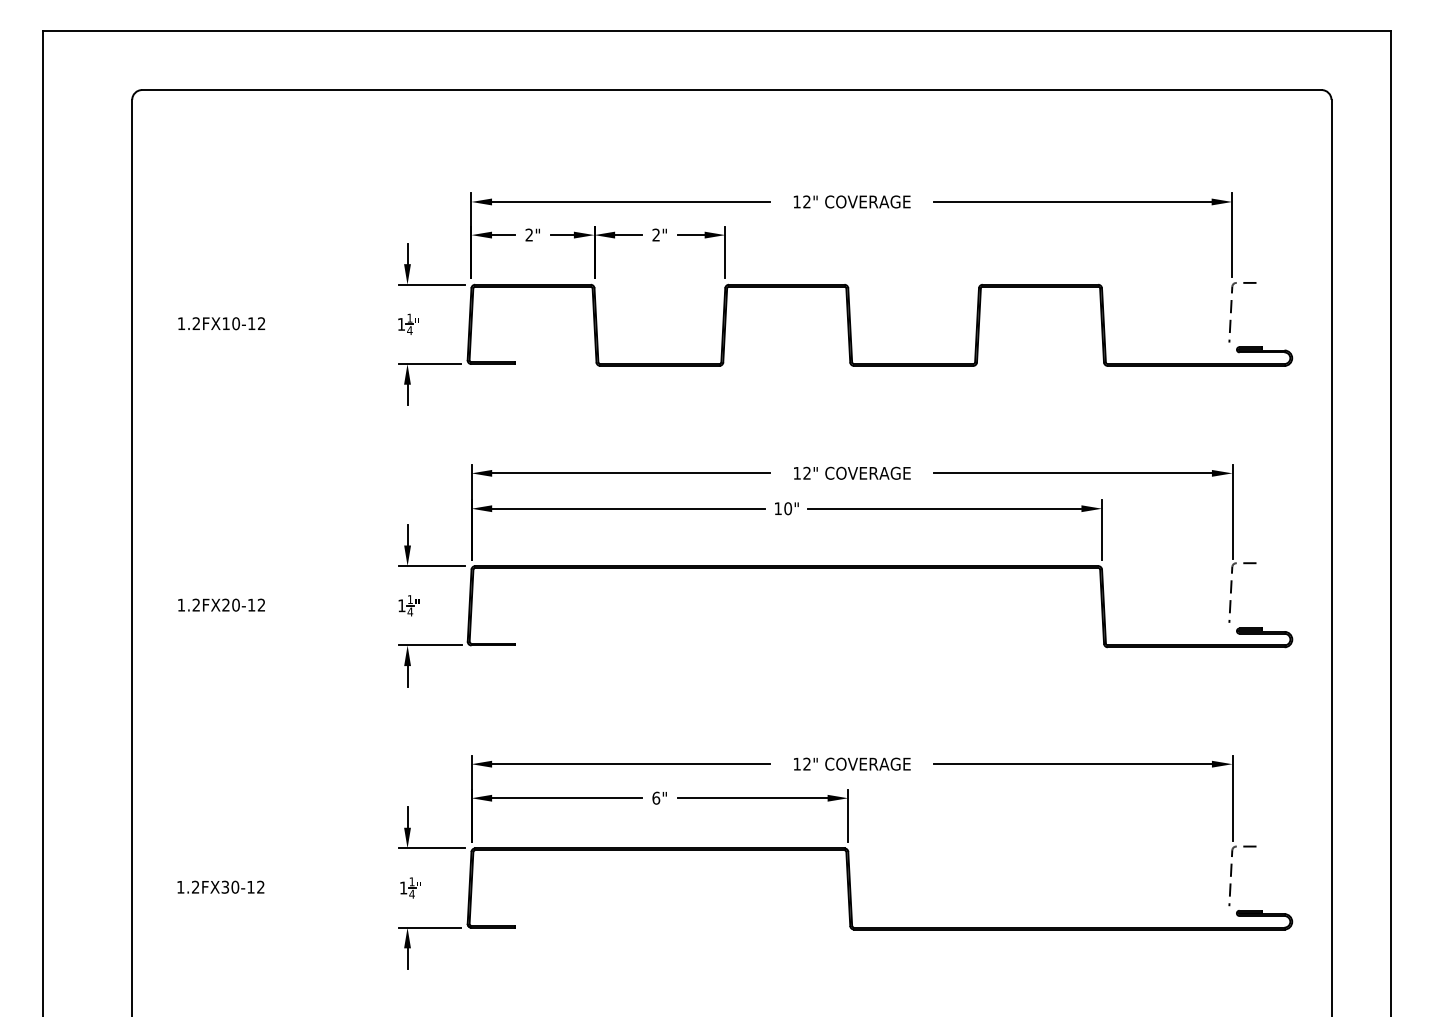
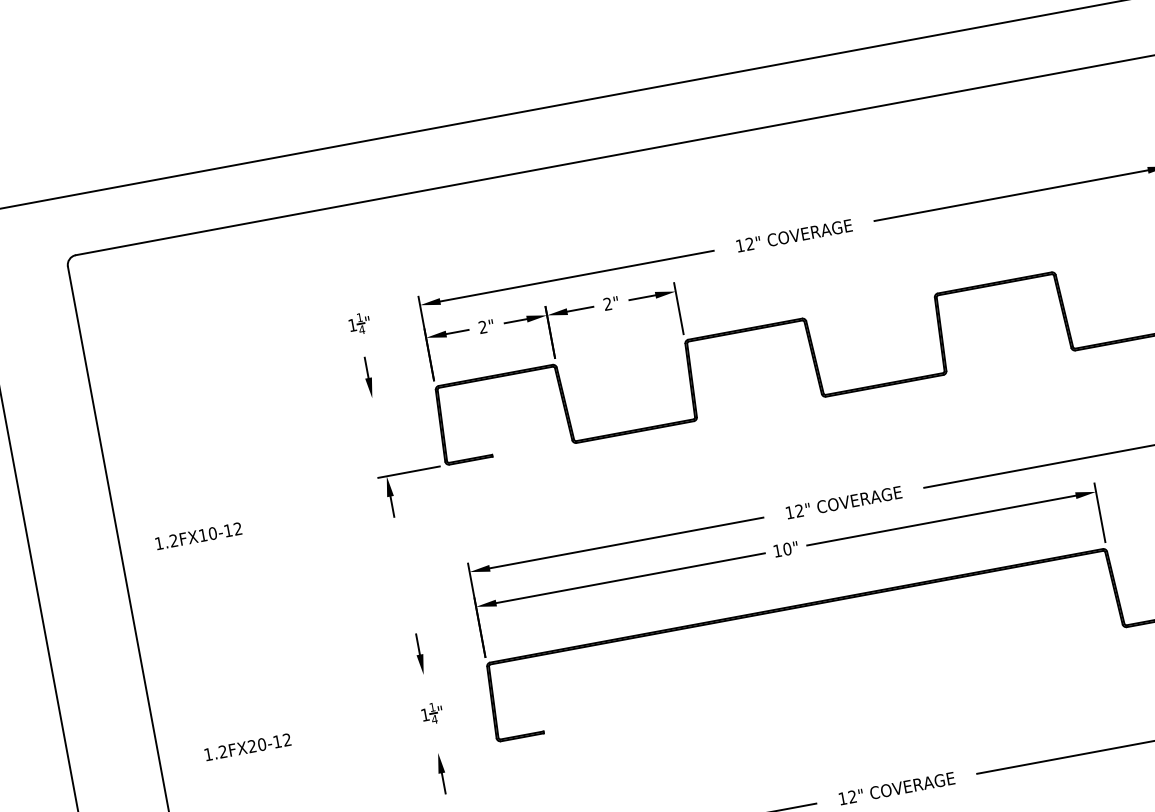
line: (431, 284) -> (395, 393), removed
text: (221, 323) -> (198, 536), moved
part: (408, 323) -> (359, 323), moved
line: (432, 566) -> (448, 670), removed
line: (430, 645) -> (460, 748), removed

